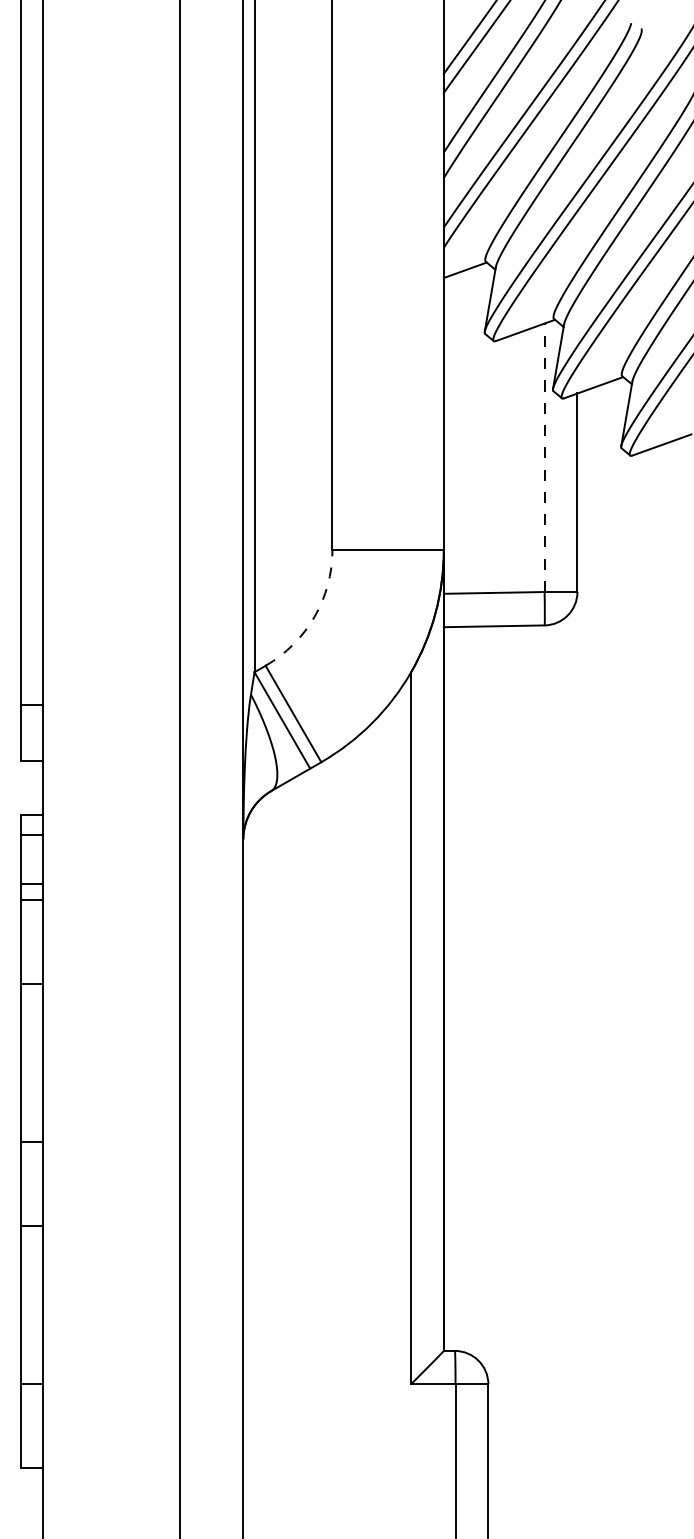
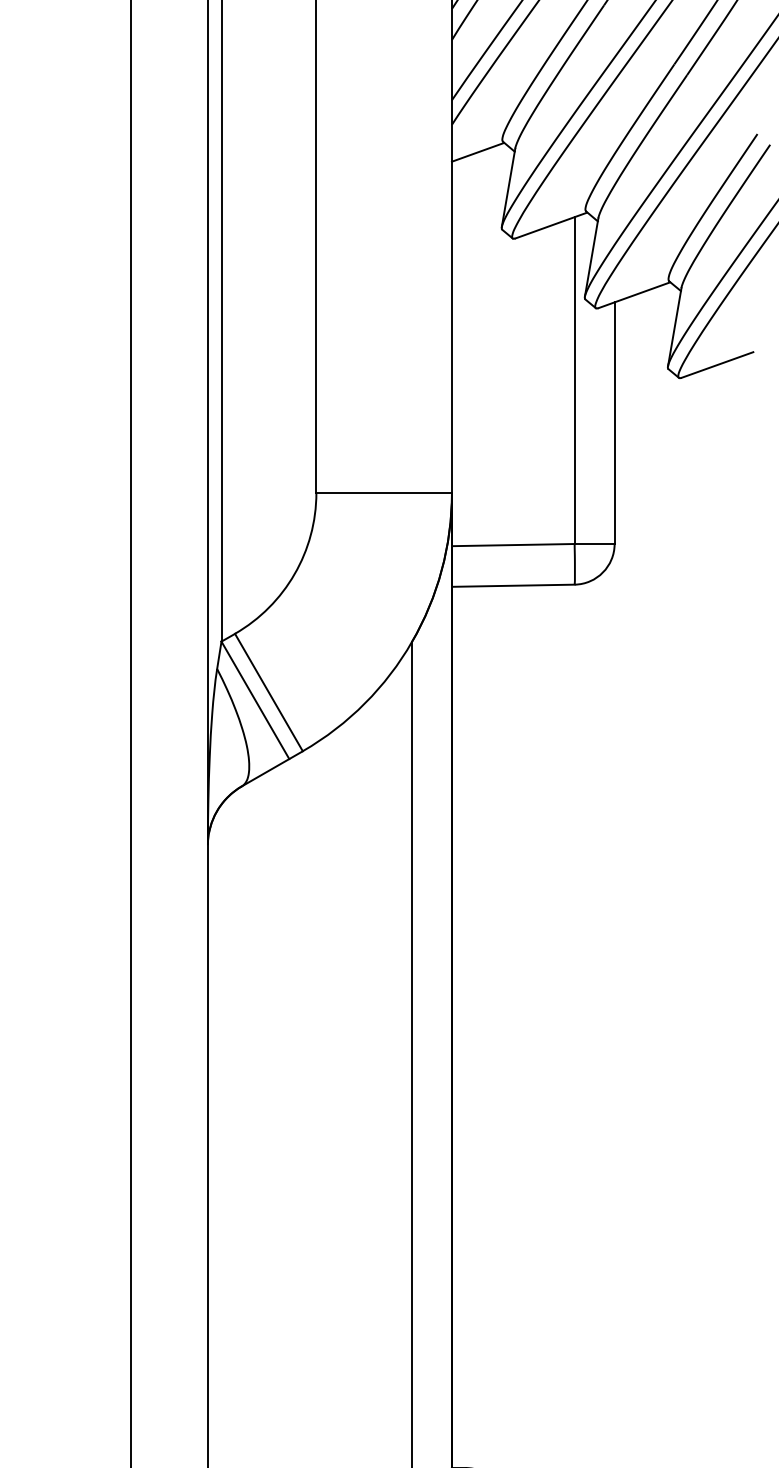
line: (544, 457) -> (574, 380), dashed -> solid
arc: (314, 616) -> (294, 573), dashed -> solid

